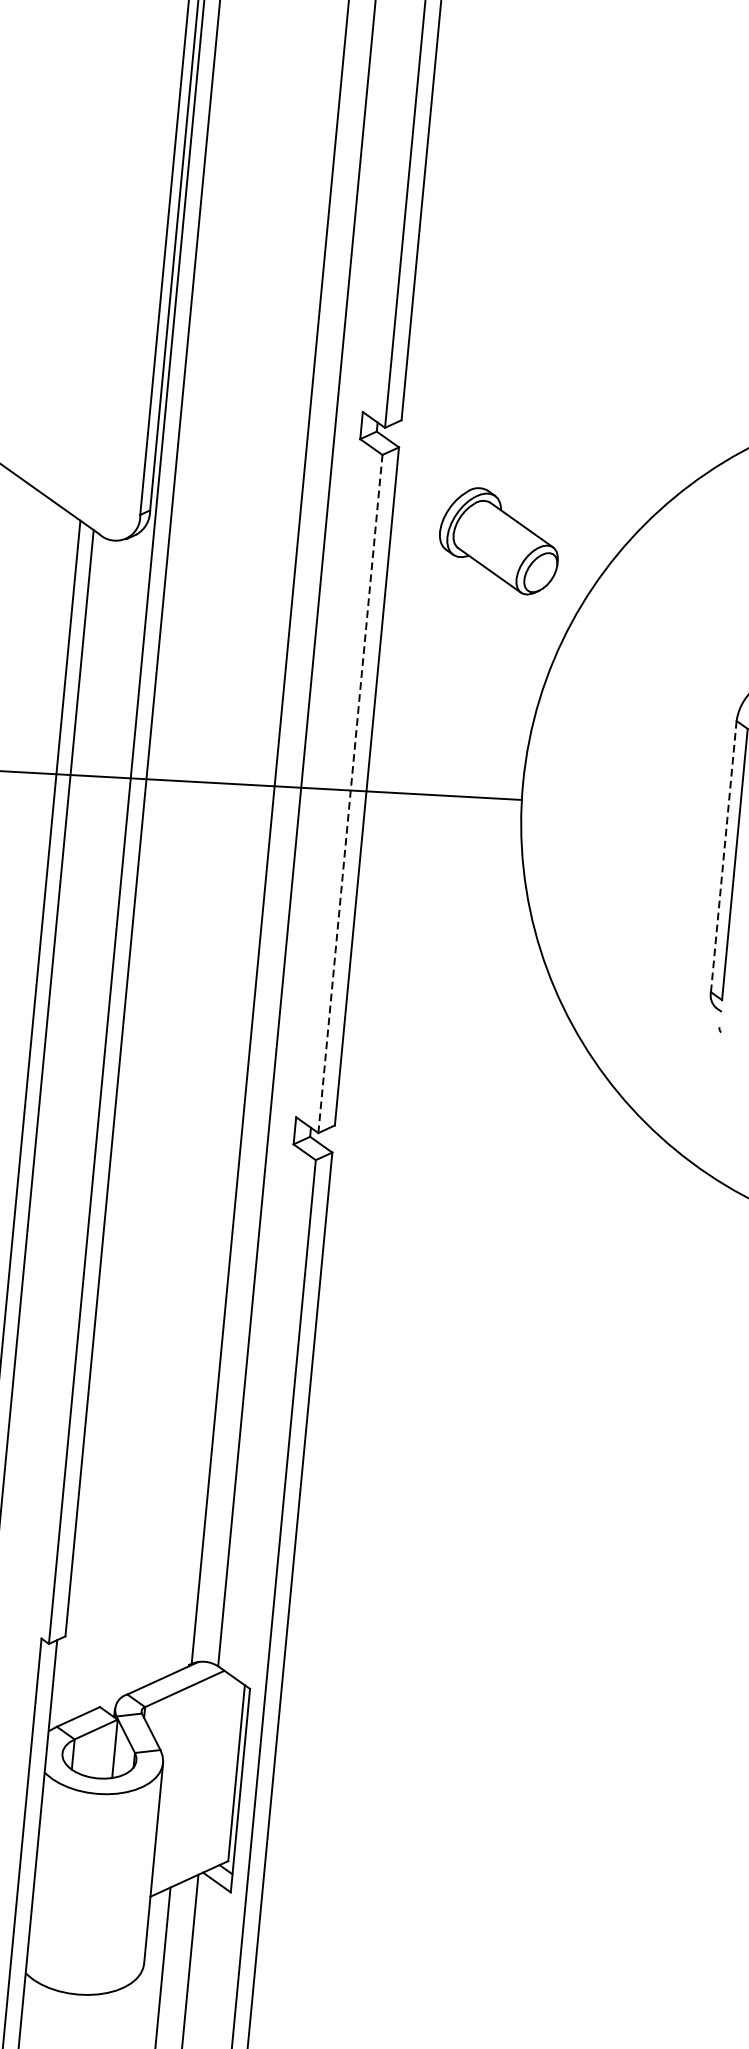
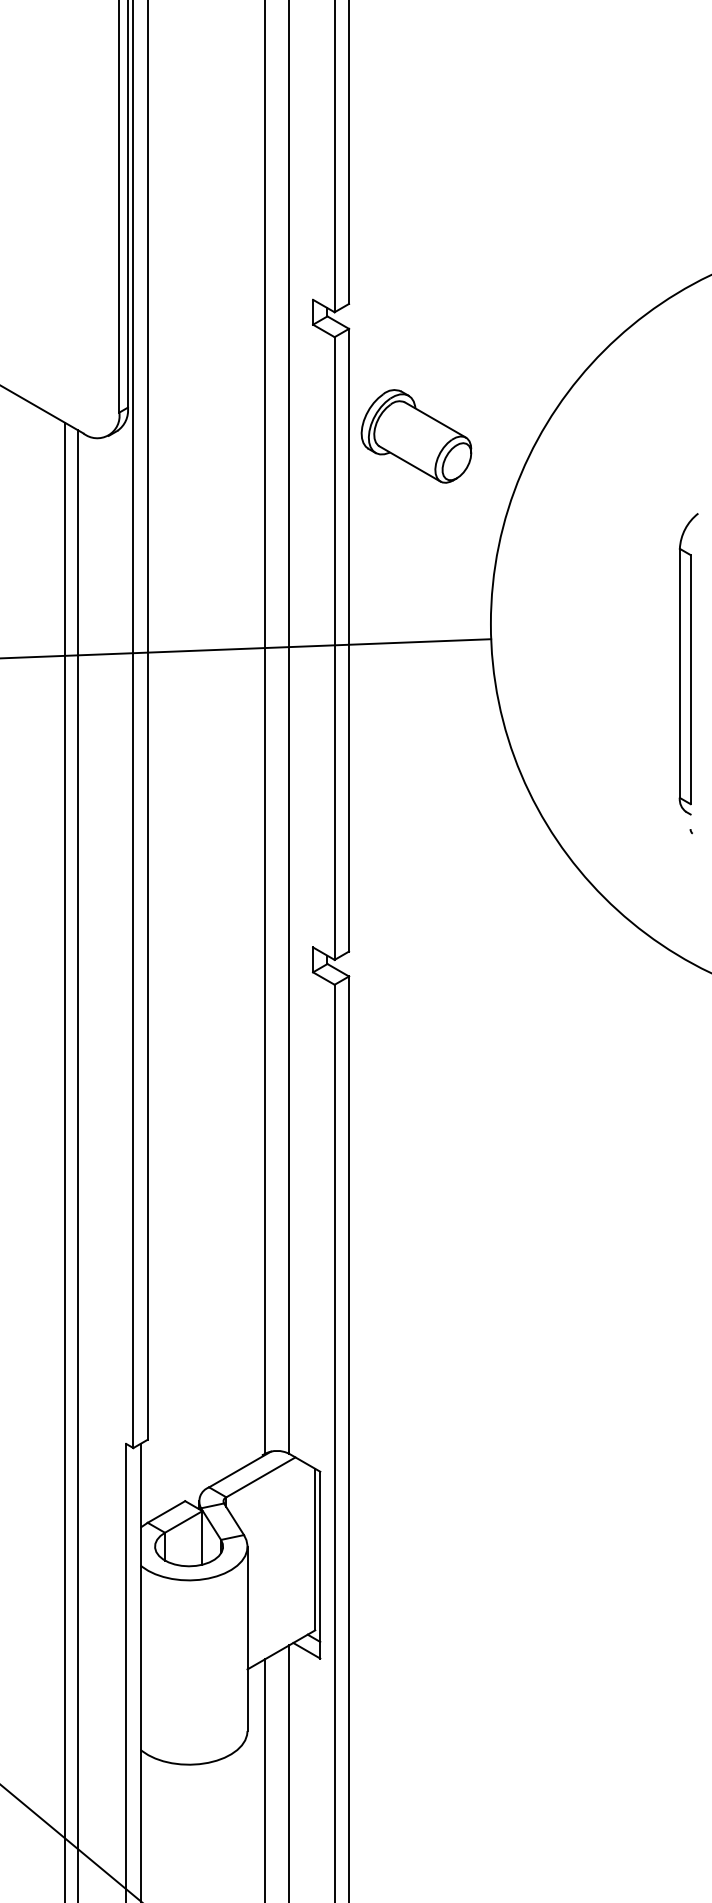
part: (499, 541) -> (416, 436), moved
line: (350, 793) -> (334, 648), dashed -> solid
line: (723, 856) -> (679, 673), dashed -> solid

